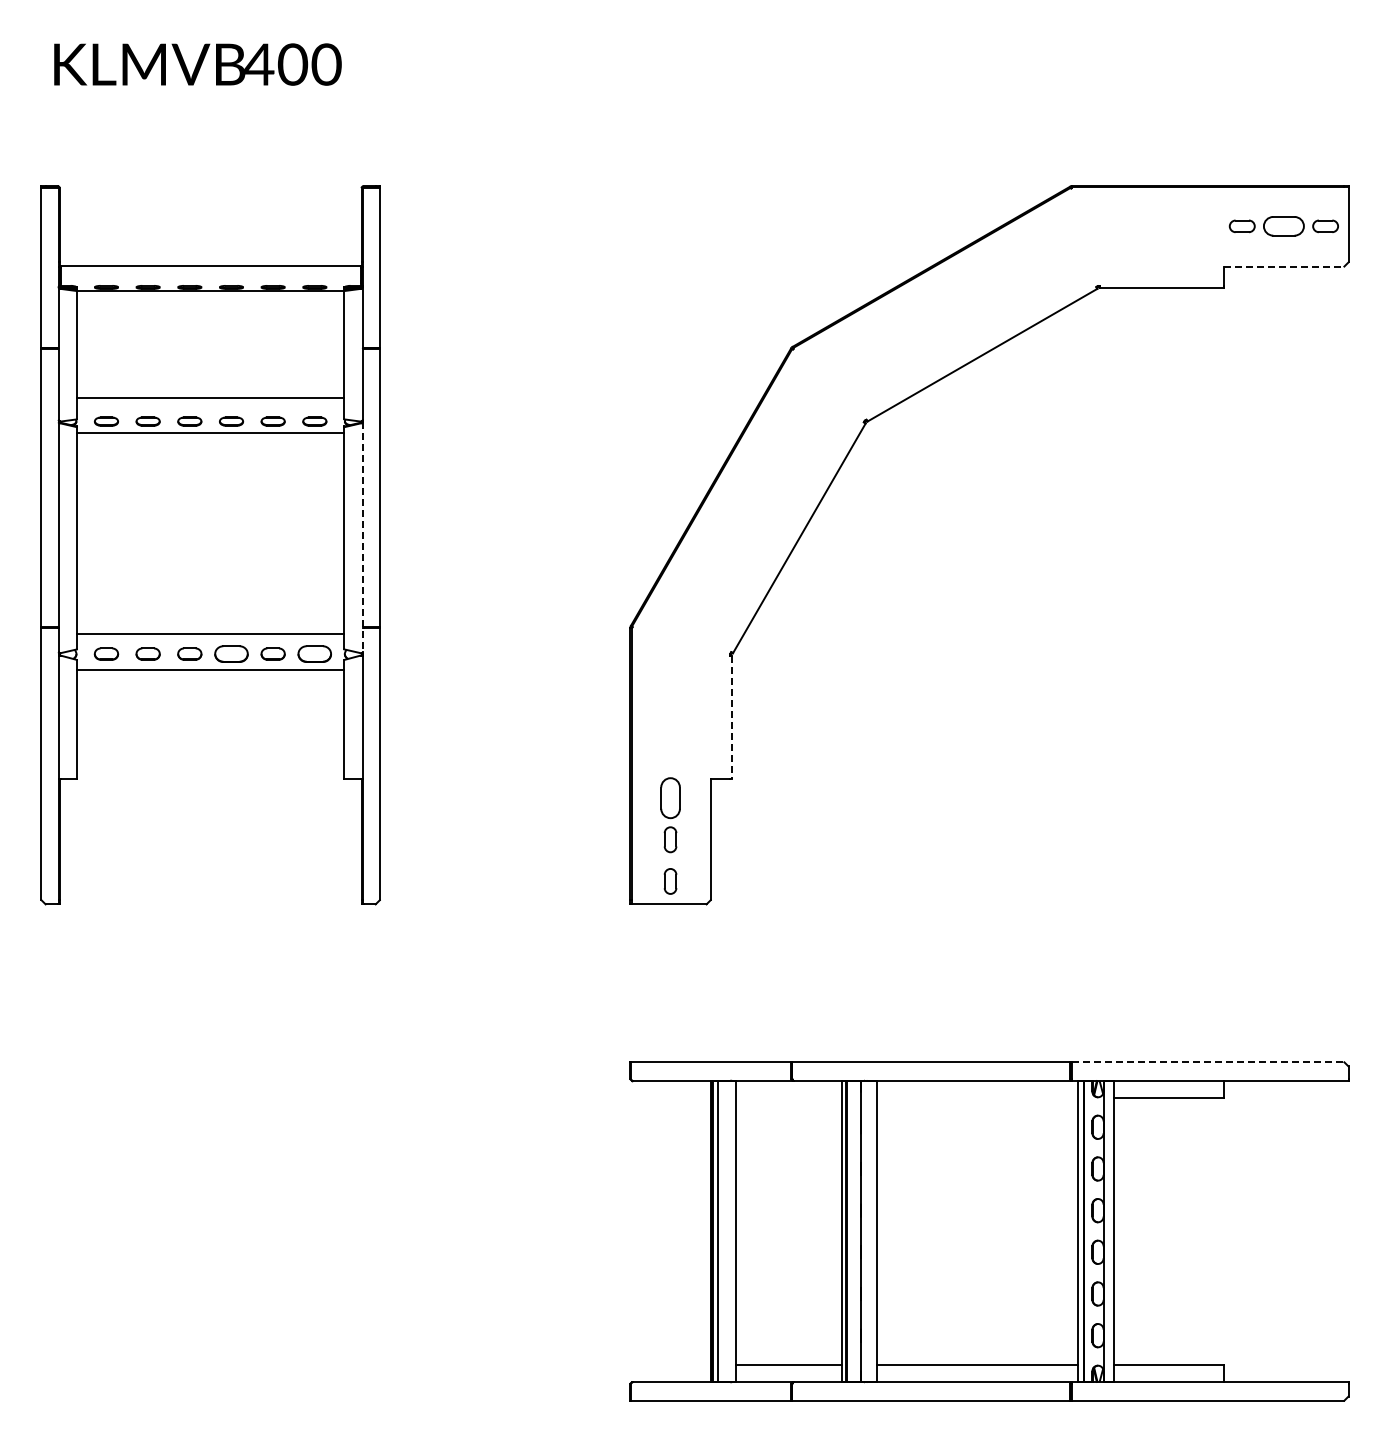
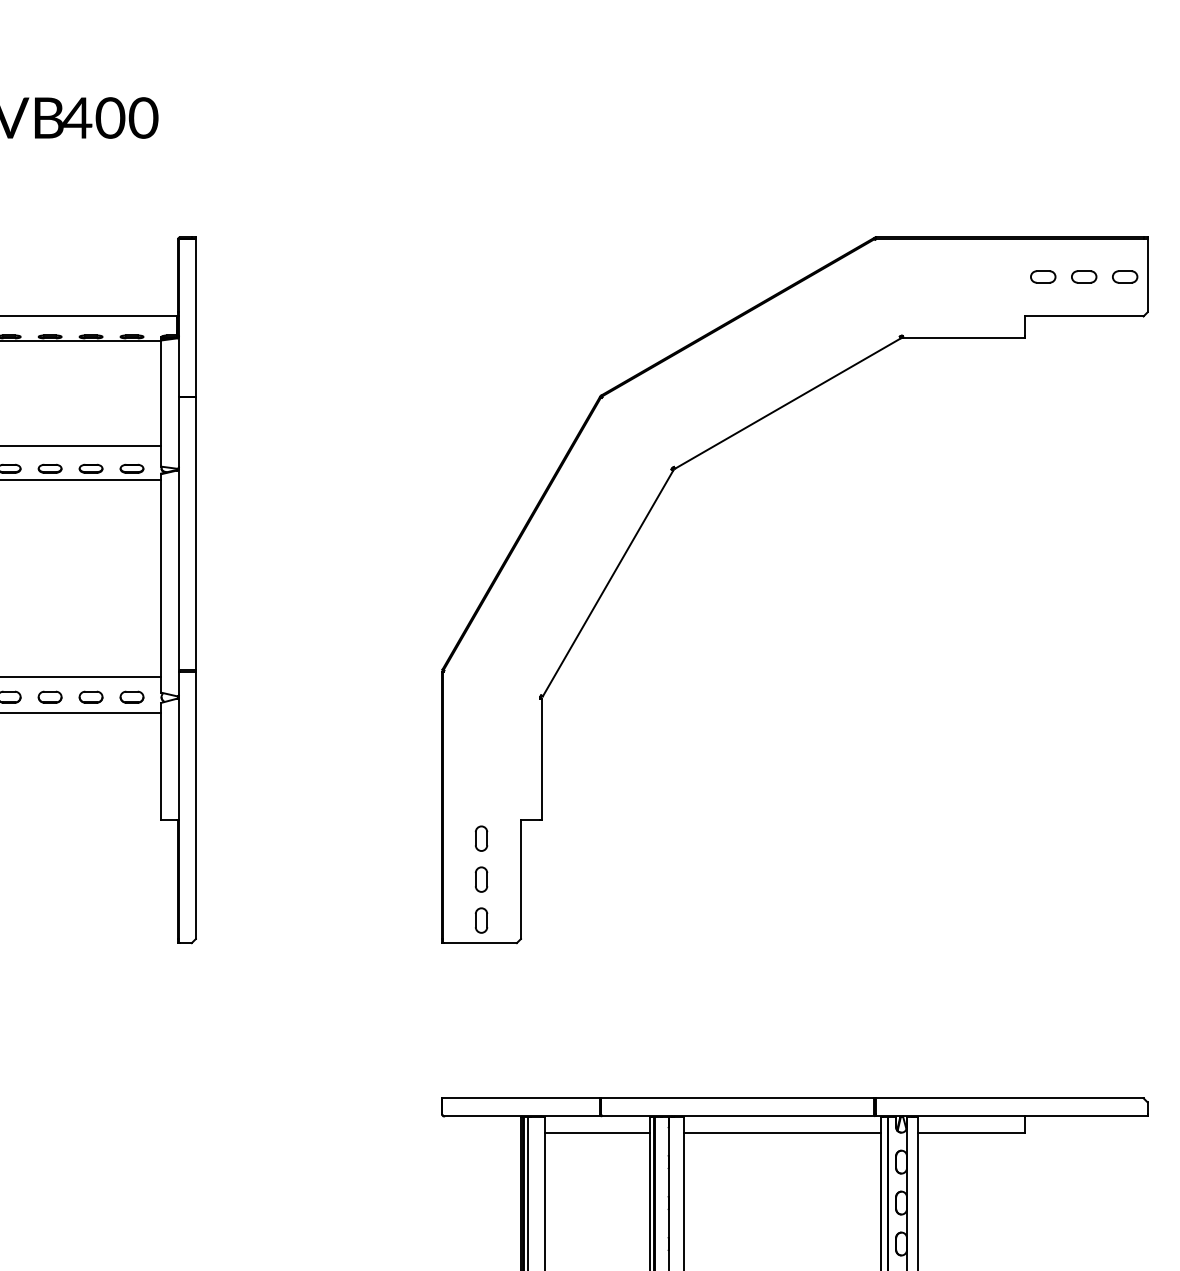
part: (1283, 226) -> (1083, 277), size x0.62
line: (1284, 266) -> (1084, 316), dashed -> solid
line: (362, 537) -> (178, 582), dashed -> solid
part: (231, 653) -> (50, 696), size x0.71
part: (314, 653) -> (131, 696), size x0.71
line: (732, 717) -> (542, 759), dashed -> solid
part: (670, 797) -> (481, 838), size x0.62
line: (1208, 1062) -> (1010, 1098), dashed -> solid
line: (788, 1097) -> (597, 1132), added
line: (977, 1097) -> (783, 1132), added

